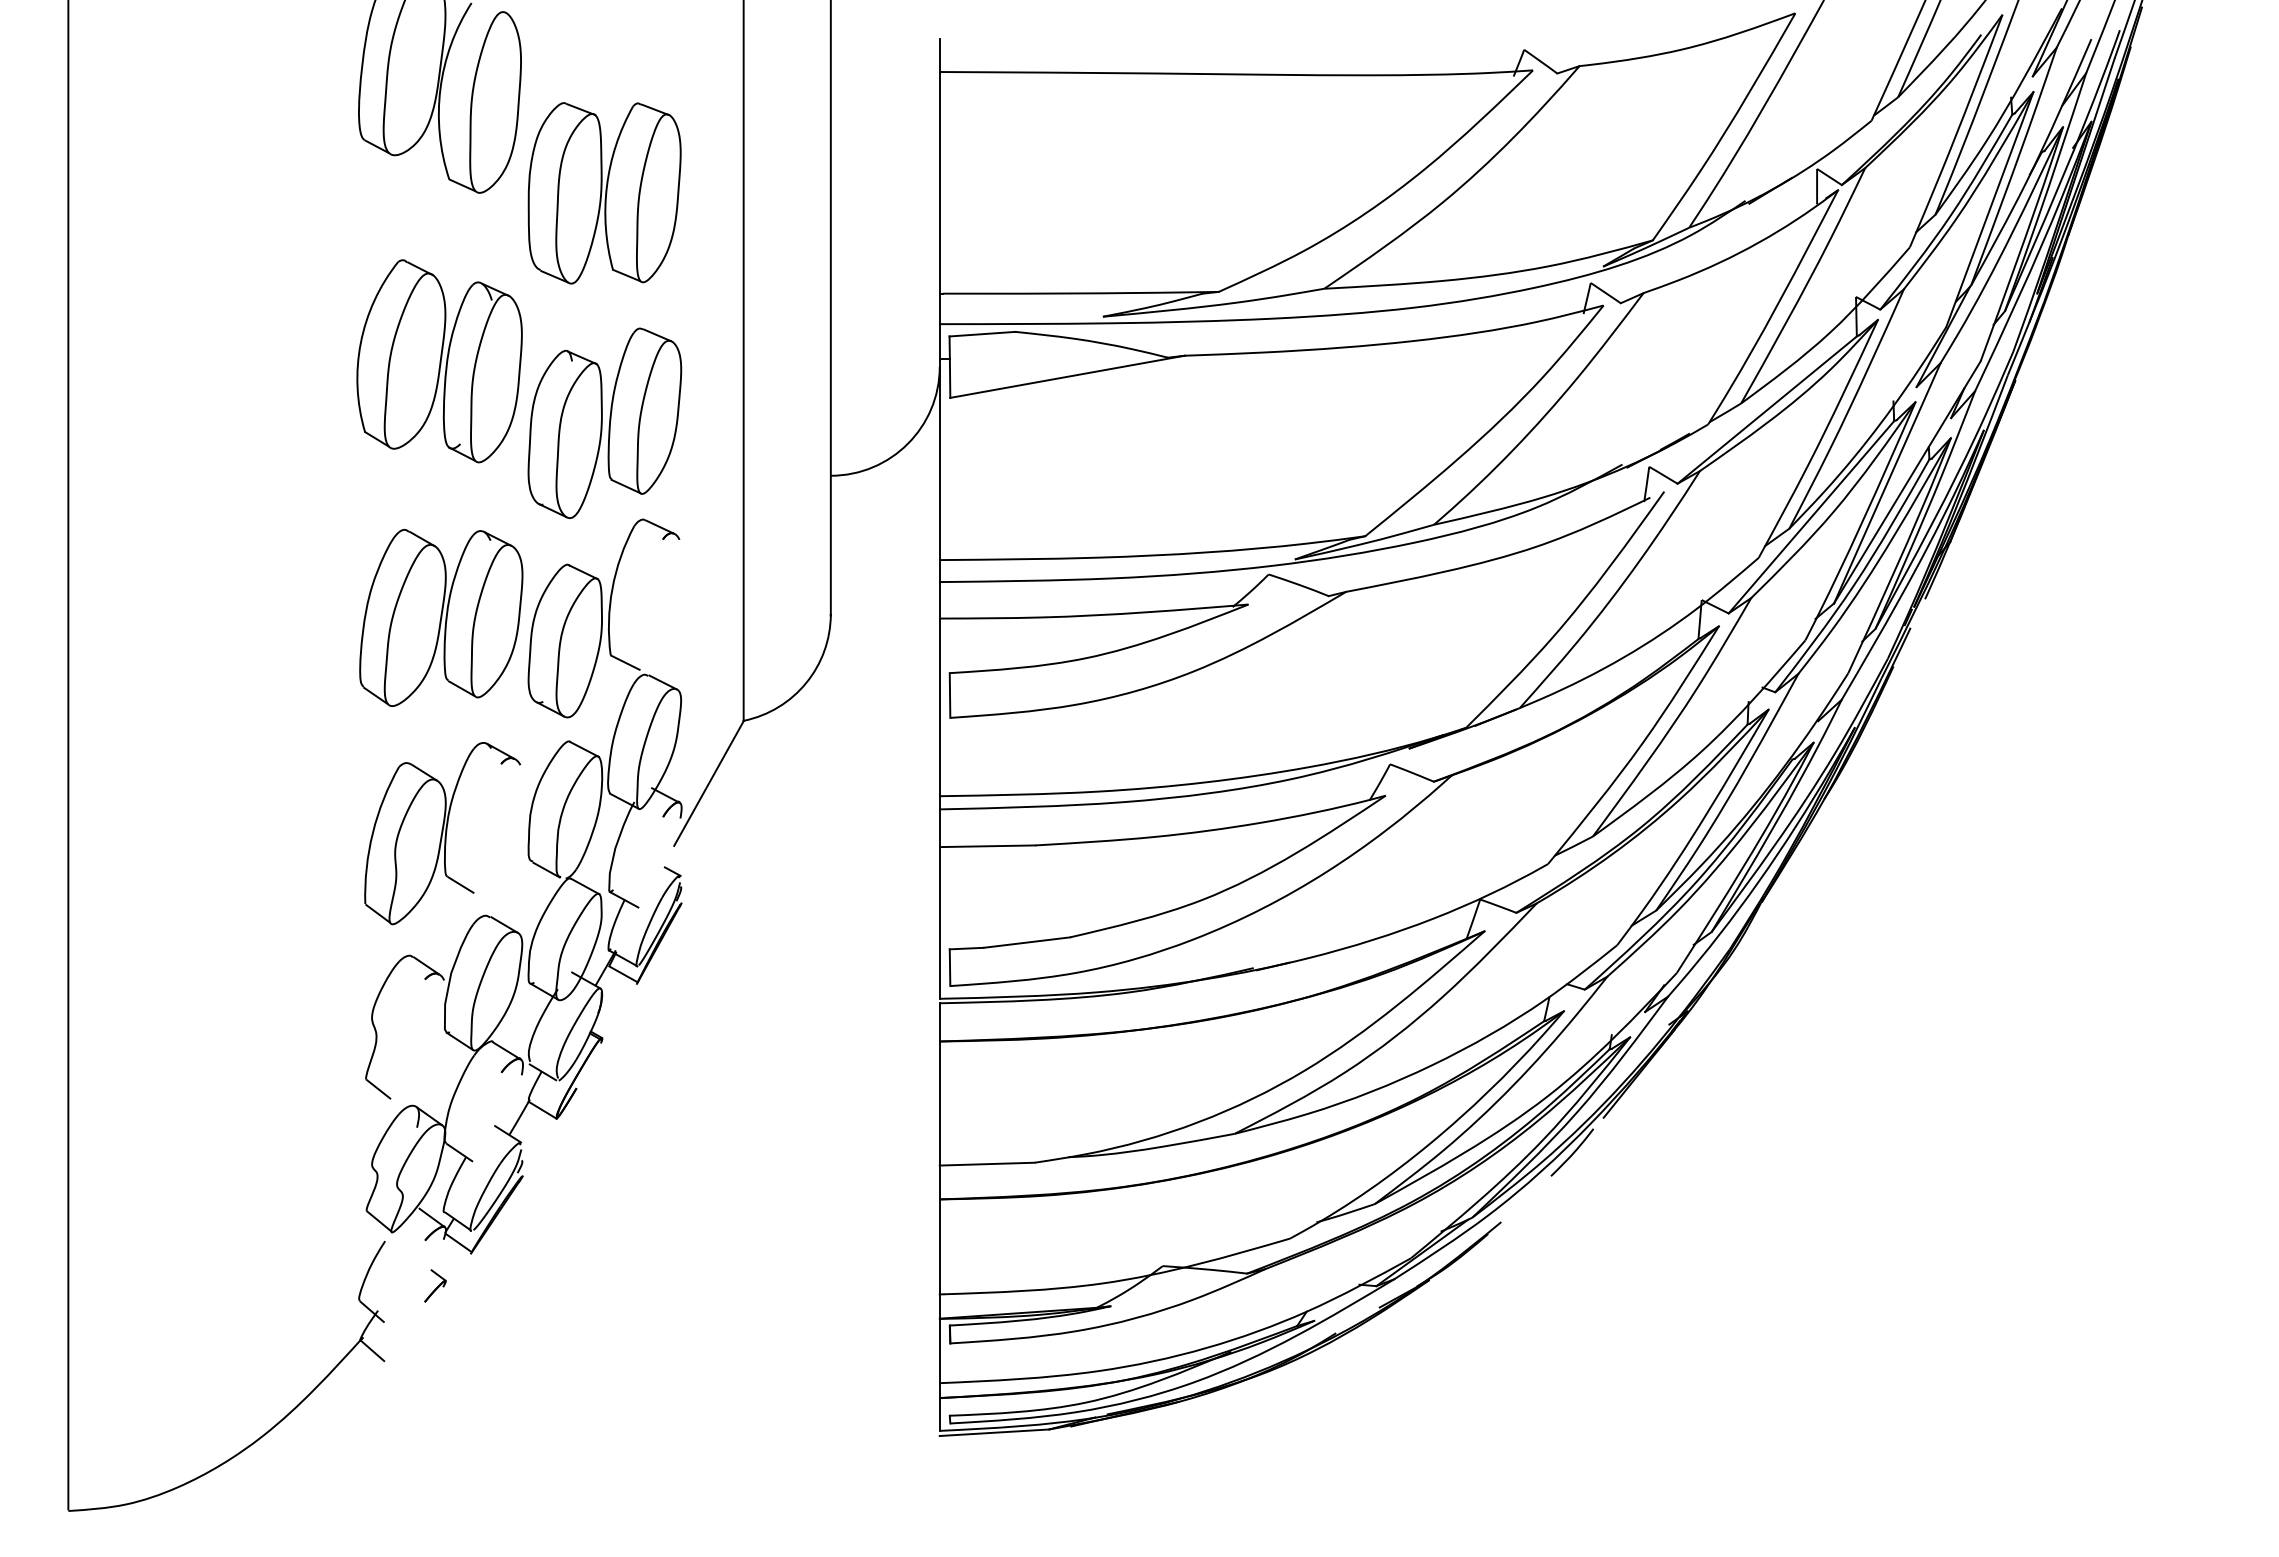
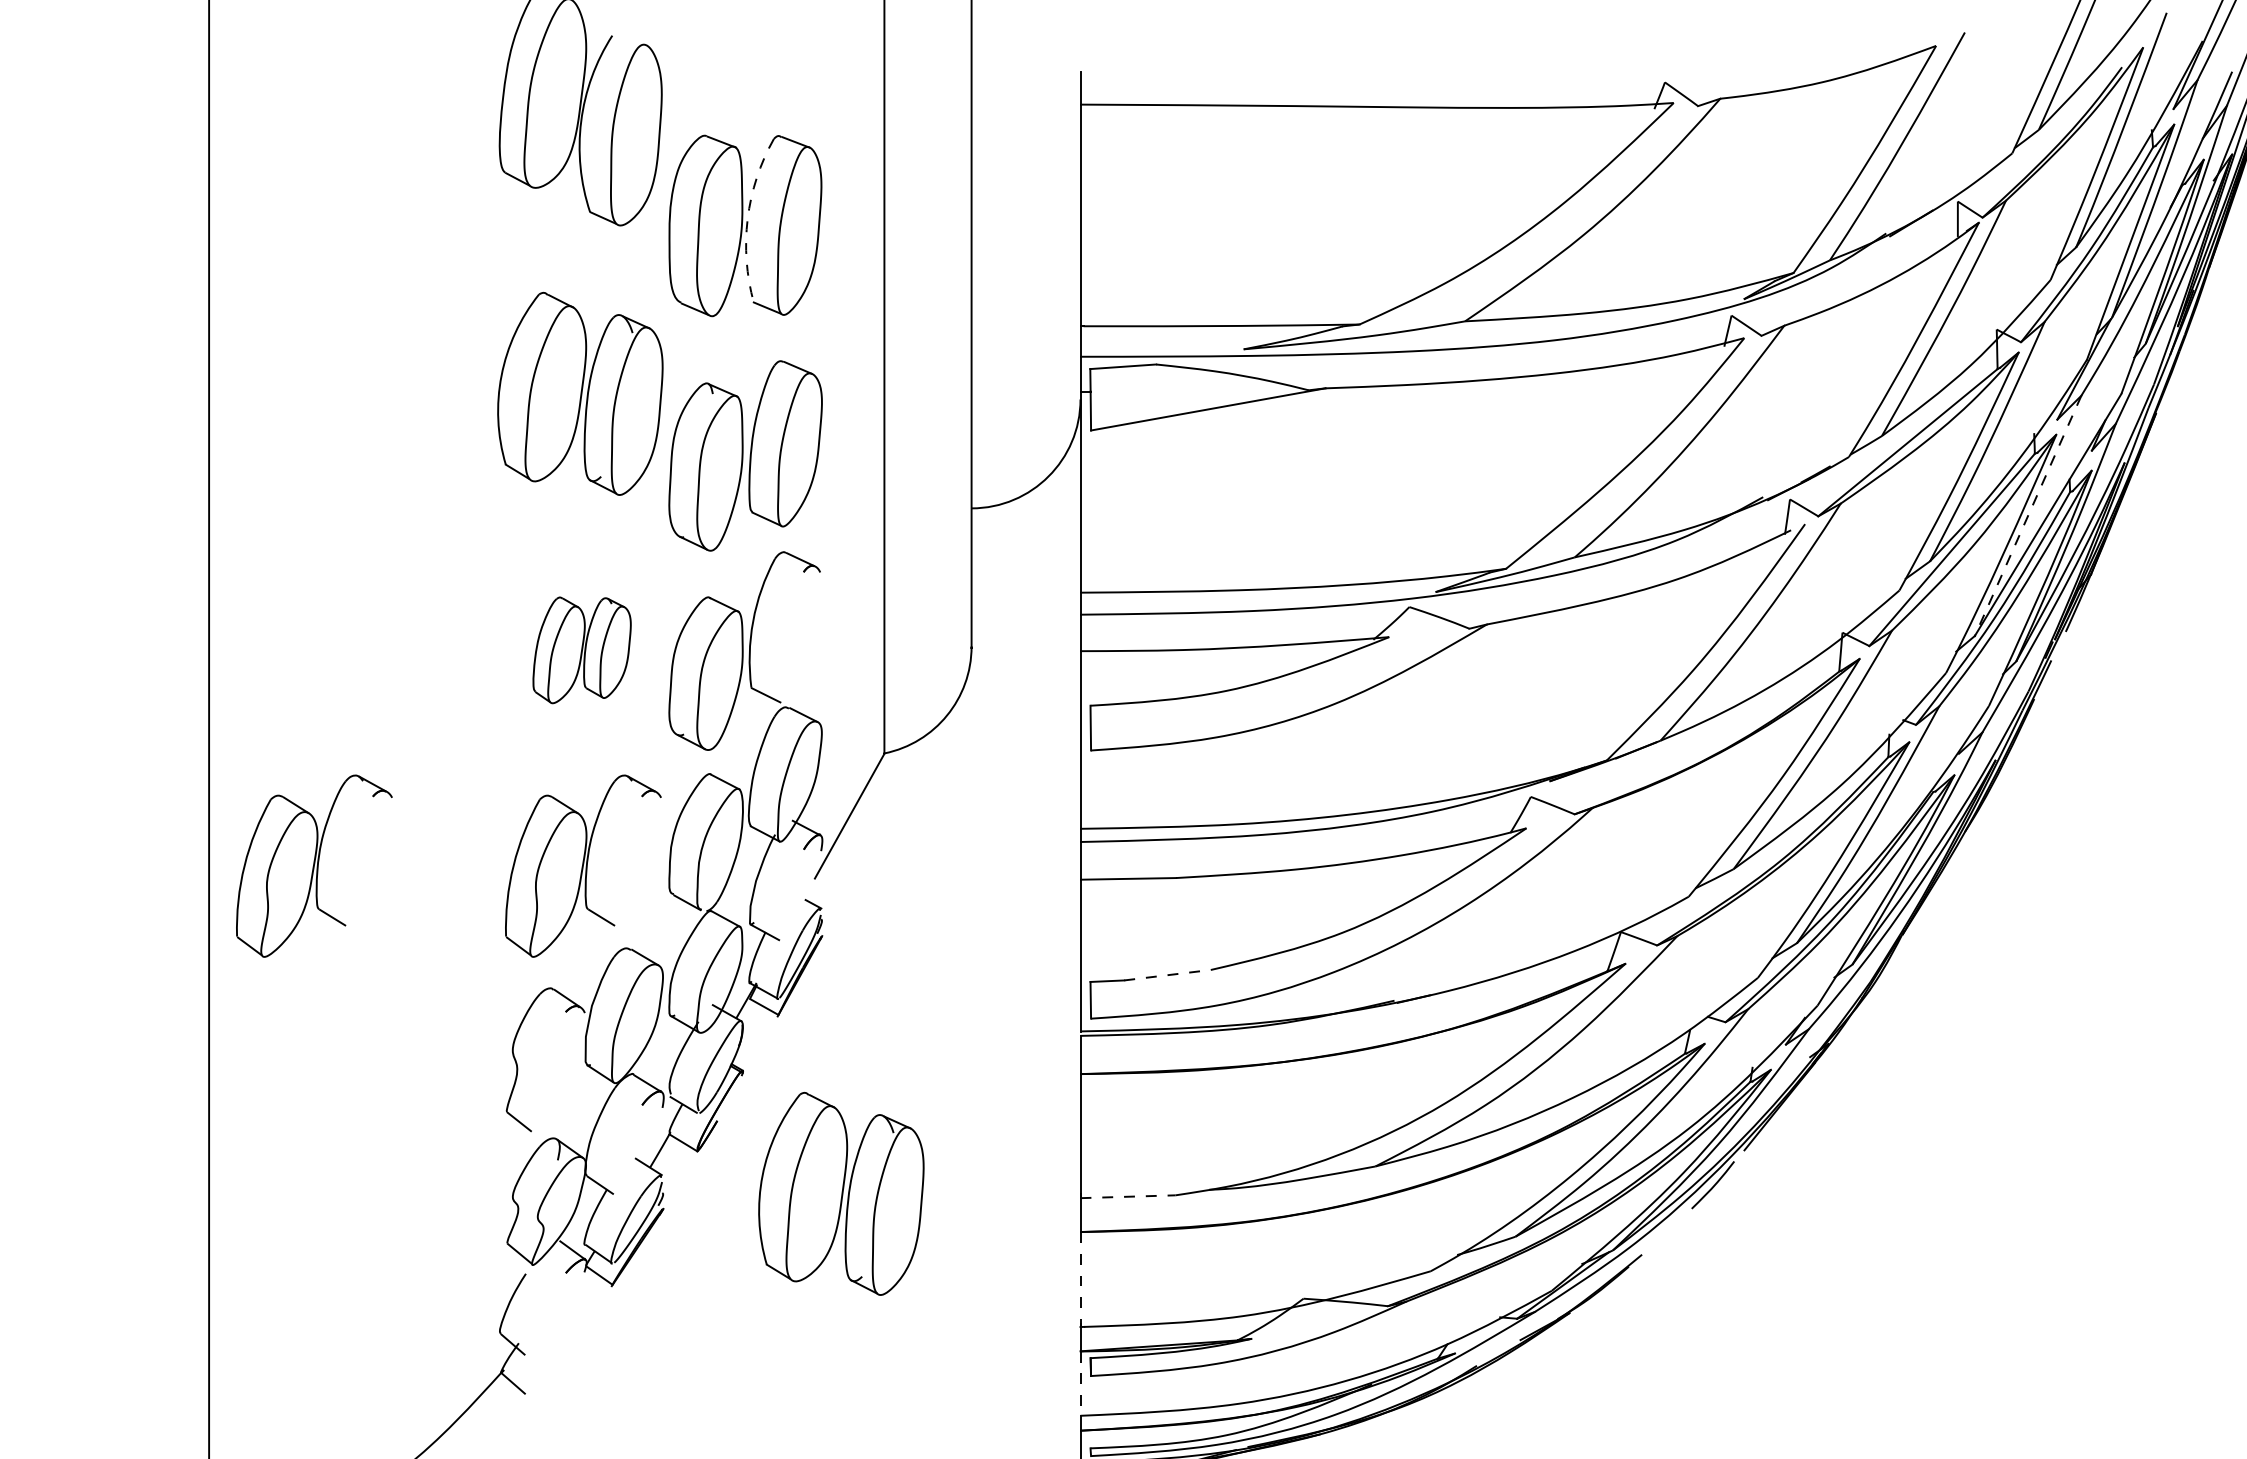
arc: (606, 186) -> (747, 219), solid -> dashed
line: (1887, 483) -> (2028, 516), solid -> dashed
part: (441, 617) -> (582, 650), size x0.6
part: (173, 833) -> (314, 866), added
line: (1026, 942) -> (1167, 975), solid -> dashed
part: (700, 1161) -> (841, 1194), added
line: (987, 1164) -> (1128, 1197), solid -> dashed
line: (939, 1247) -> (1080, 1280), solid -> dashed
part: (435, 1285) -> (576, 1318), removed
line: (939, 1351) -> (1080, 1384), solid -> dashed

